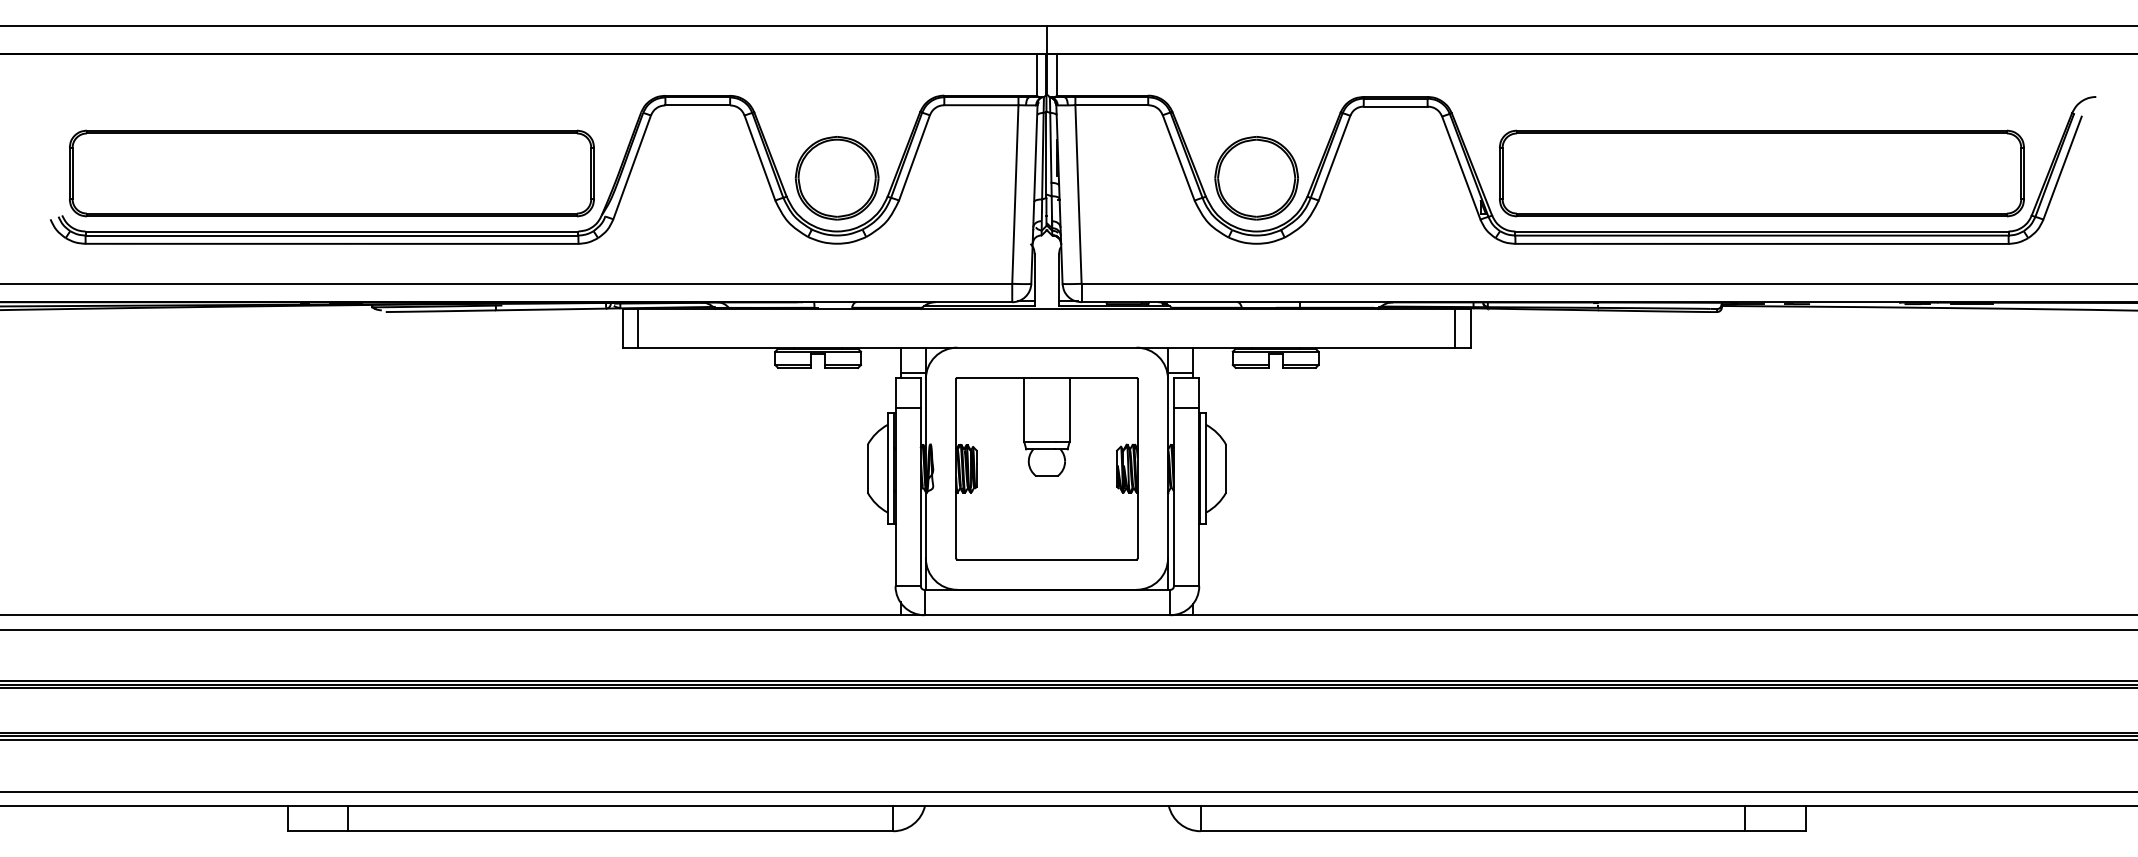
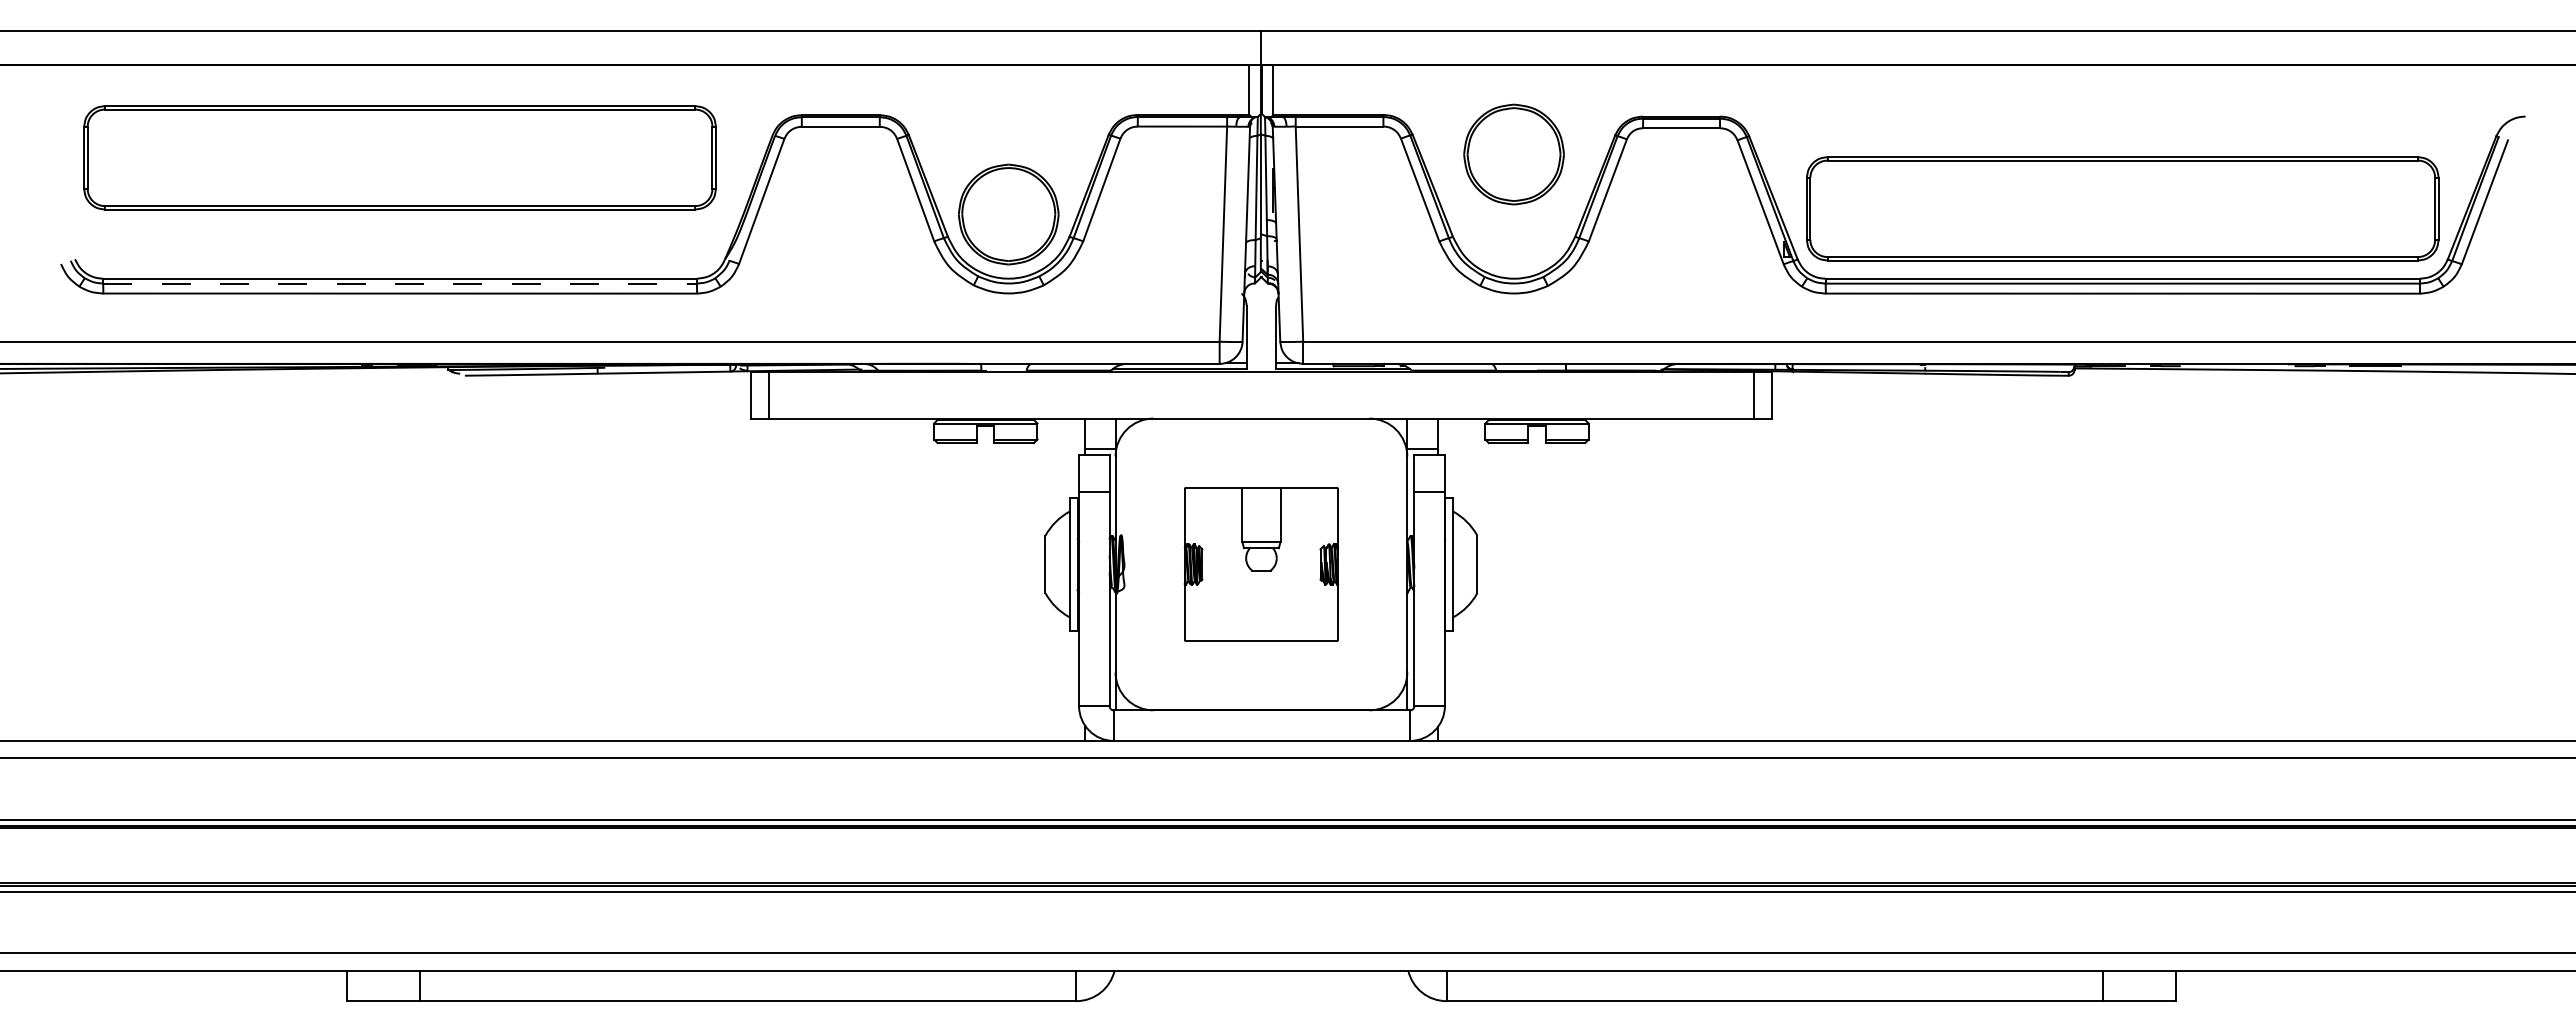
part: (331, 173) -> (399, 157), moved
part: (1256, 178) -> (1513, 154), moved
line: (332, 235) -> (400, 283), solid -> dashed
part: (1047, 468) -> (1261, 564), size x0.7

